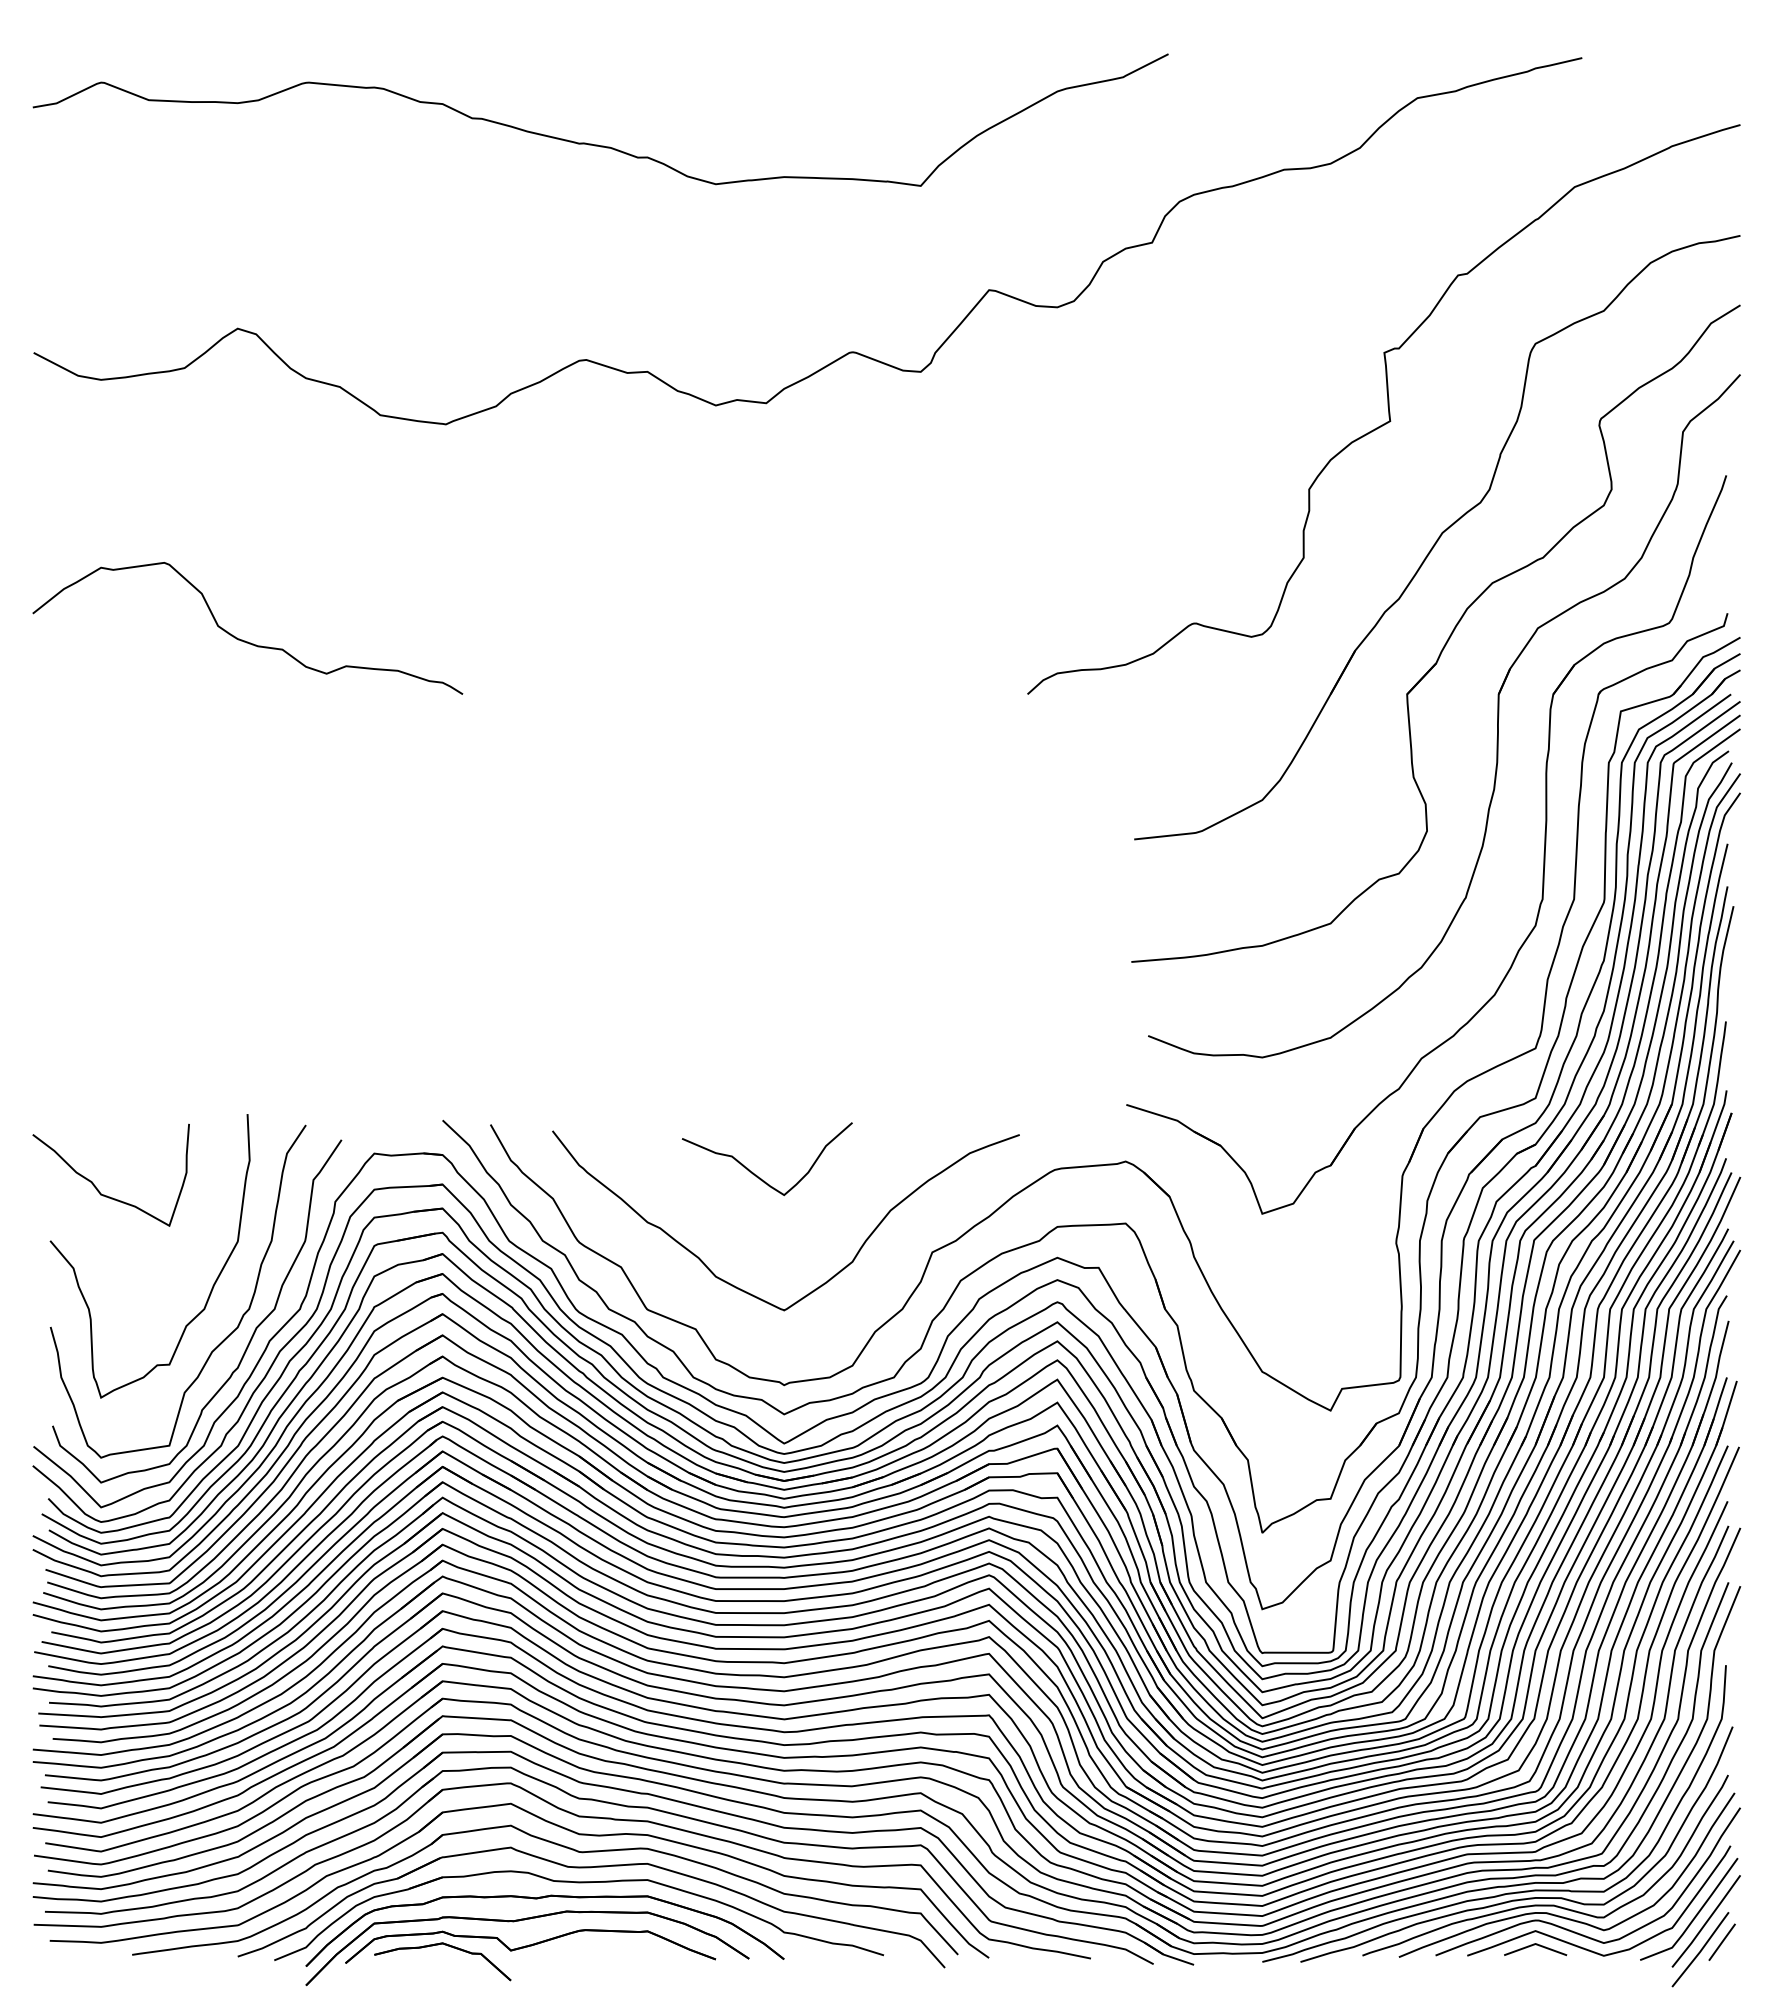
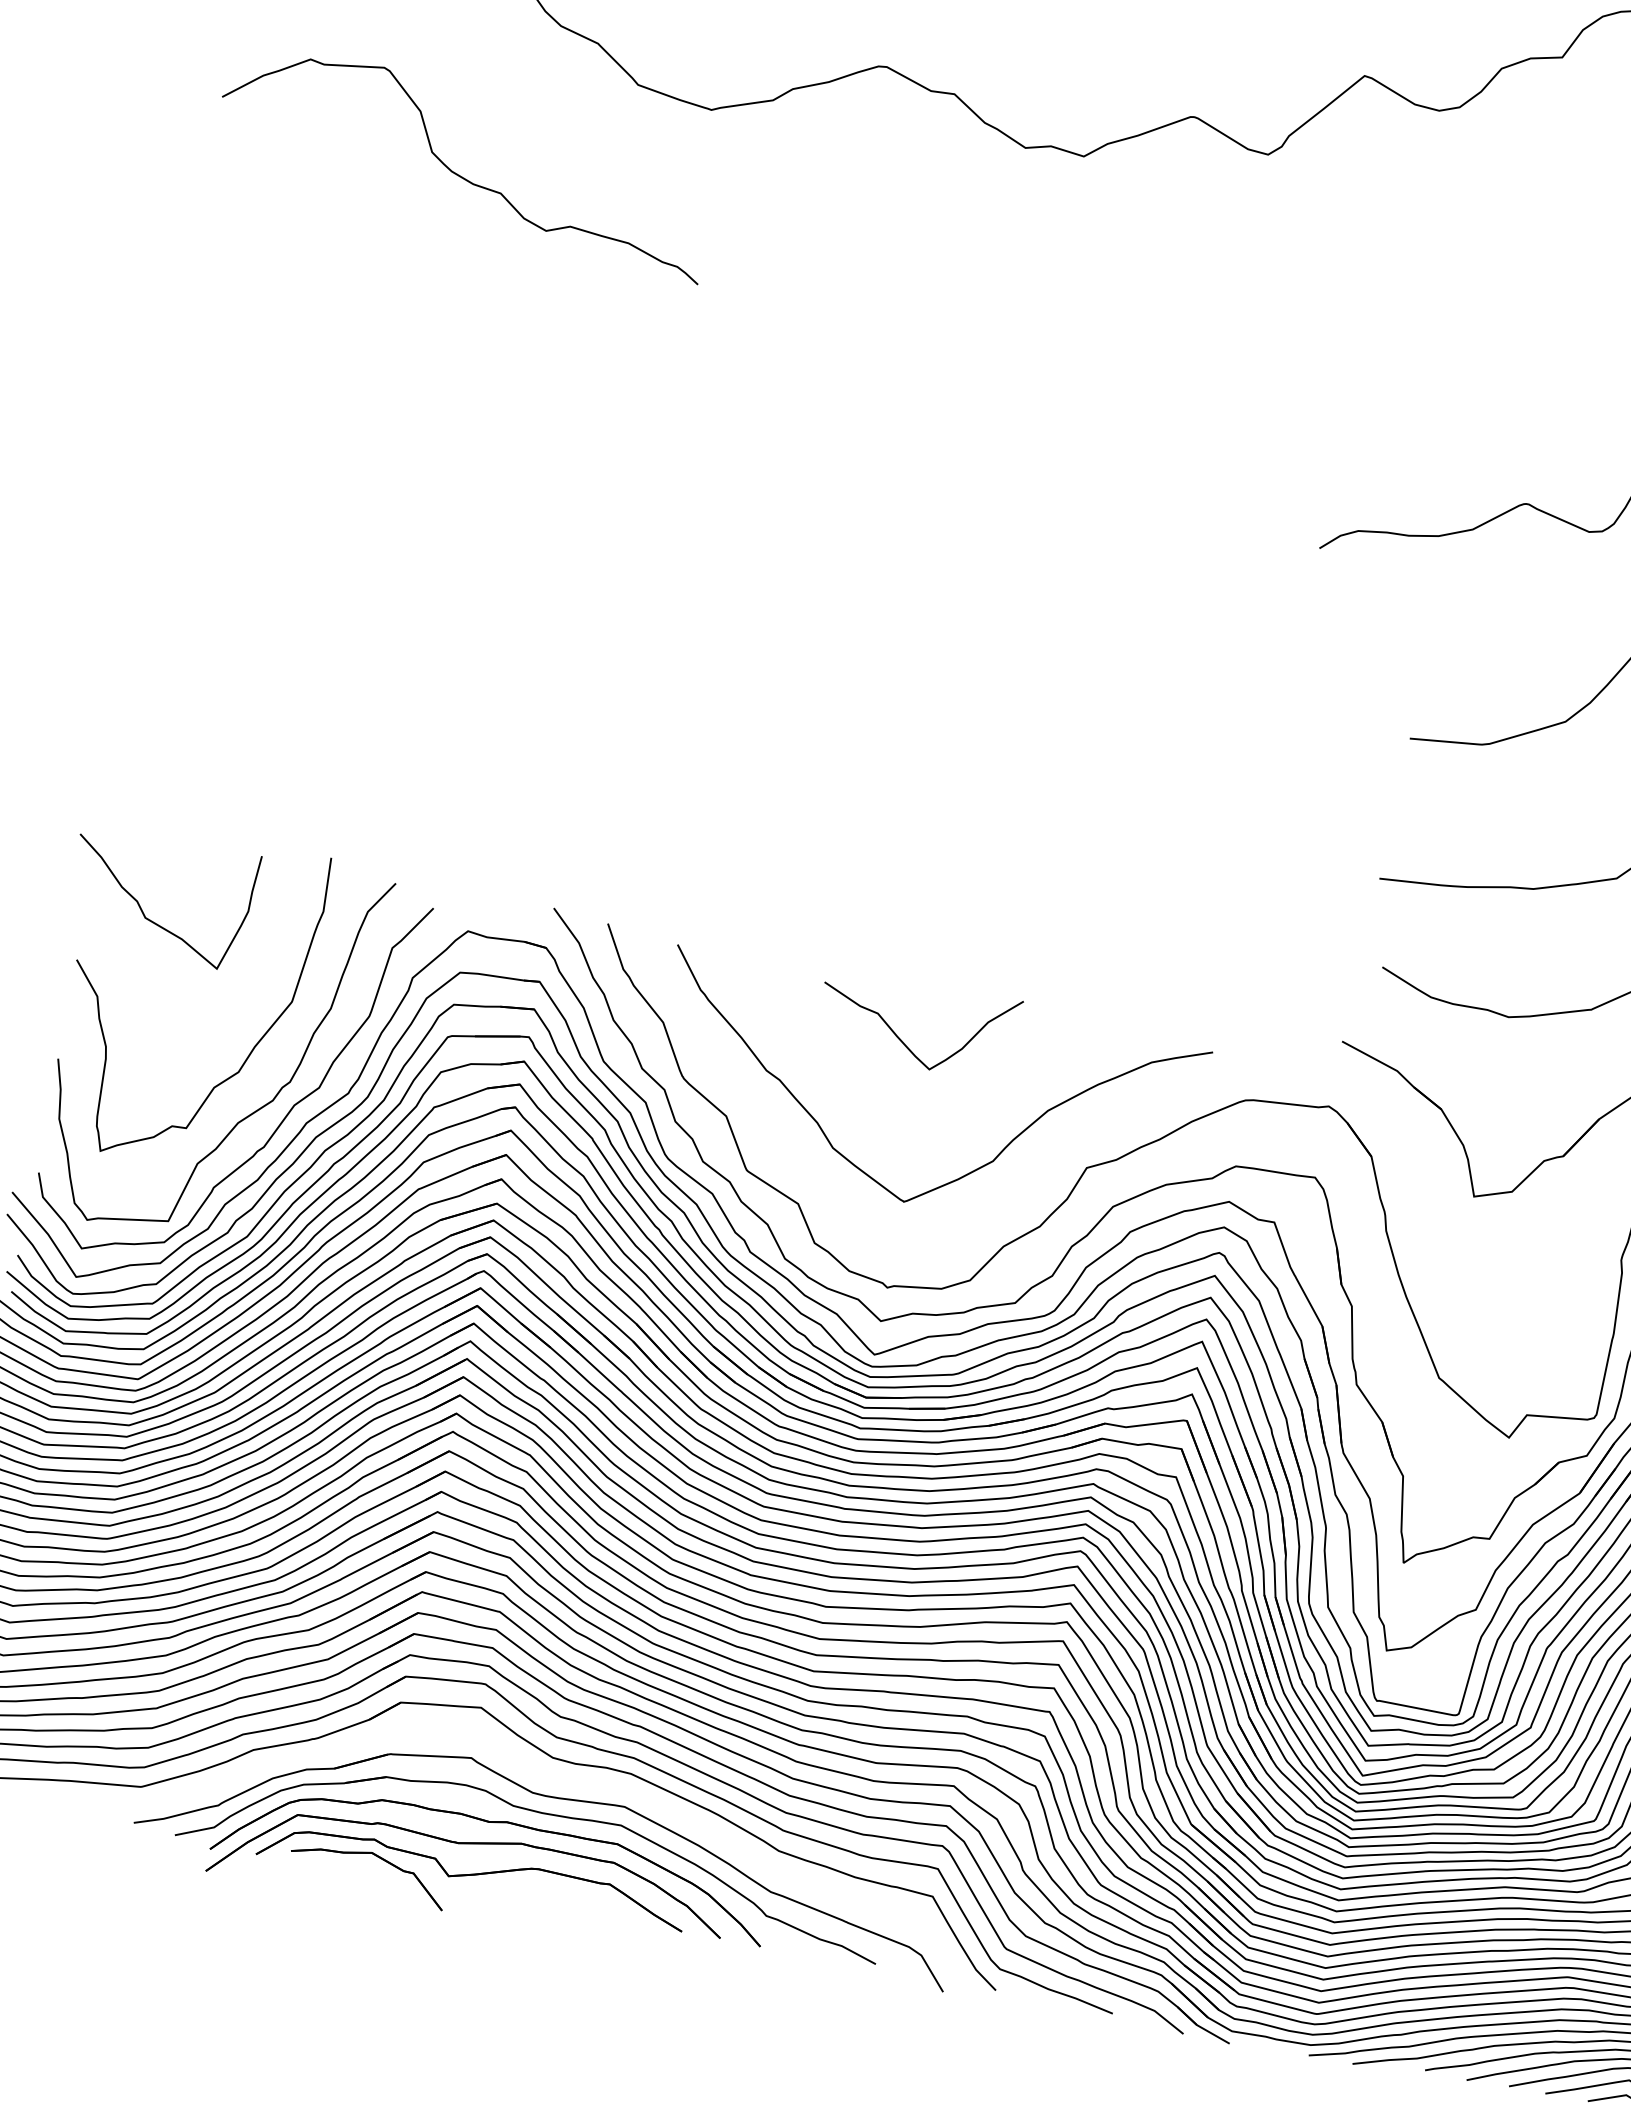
curve: (242, 639) -> (457, 173), moved
part: (560, 1846) -> (528, 1767), removed

